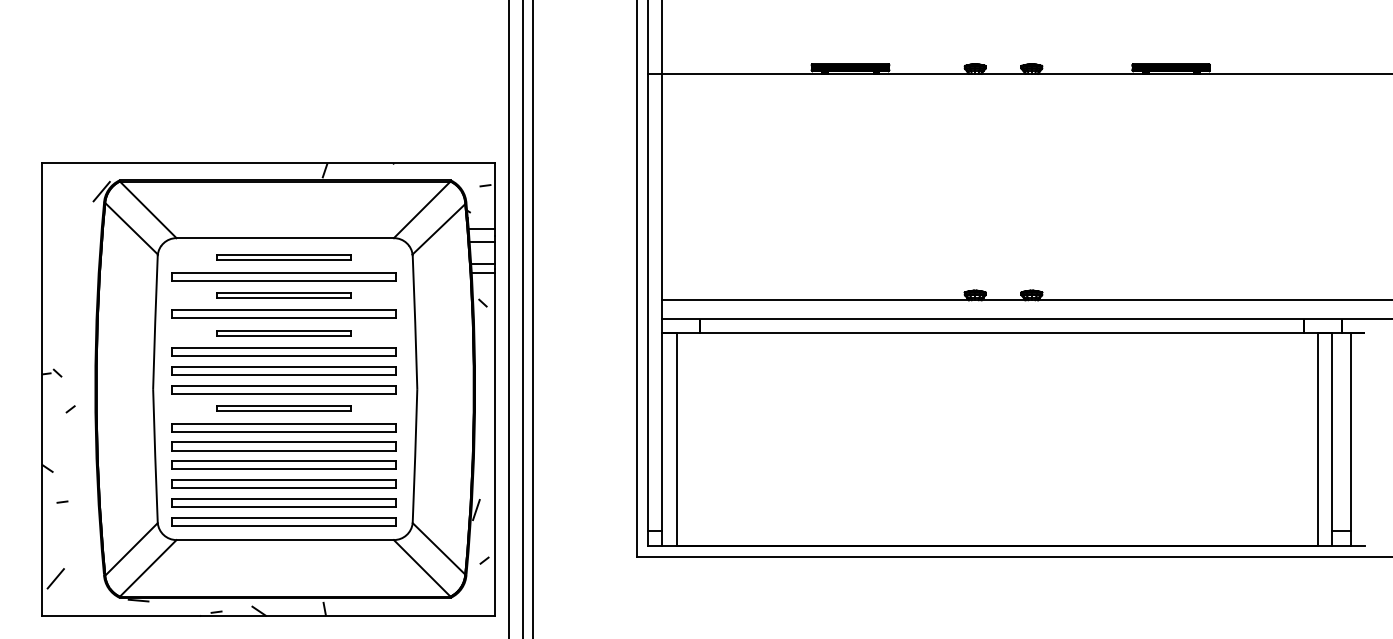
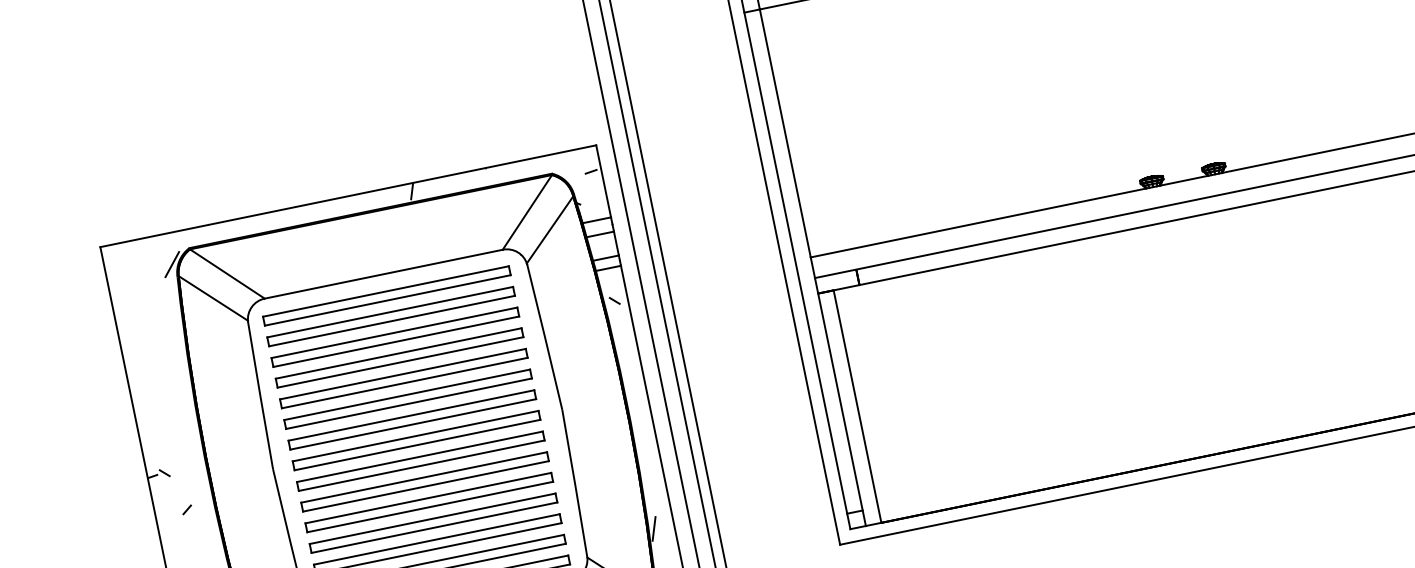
part: (283, 257) -> (386, 295), size x1.67
part: (283, 295) -> (394, 337), size x1.67
part: (283, 332) -> (403, 377), size x1.67
part: (283, 408) -> (420, 461), size x1.67

